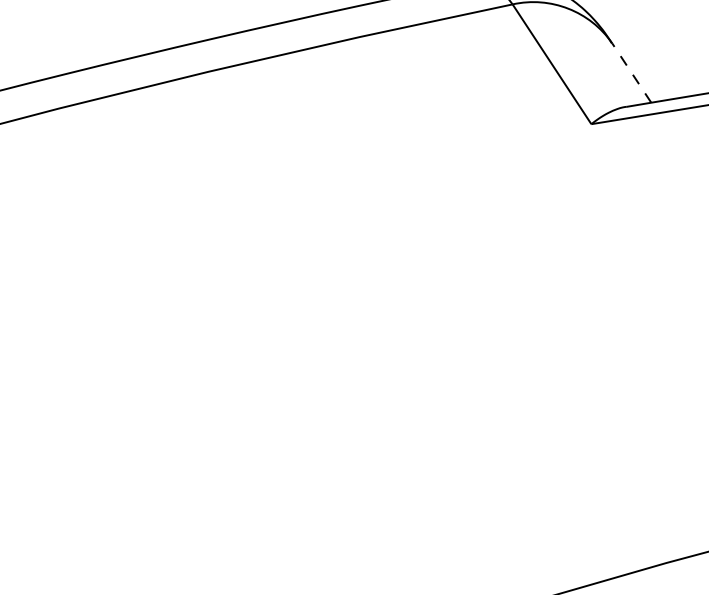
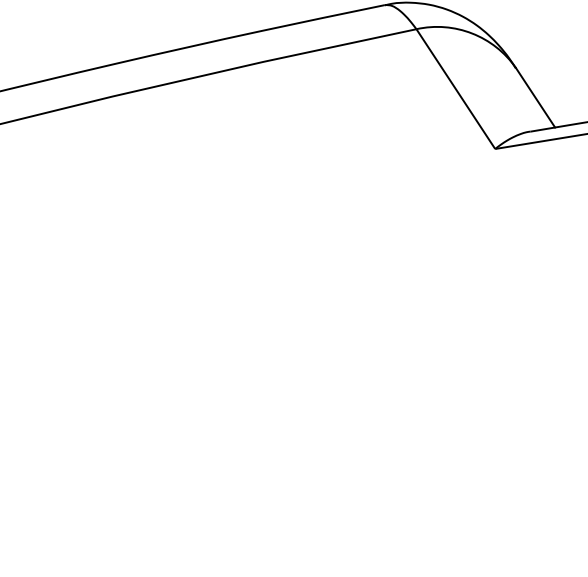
line: (631, 73) -> (535, 98), dashed -> solid

